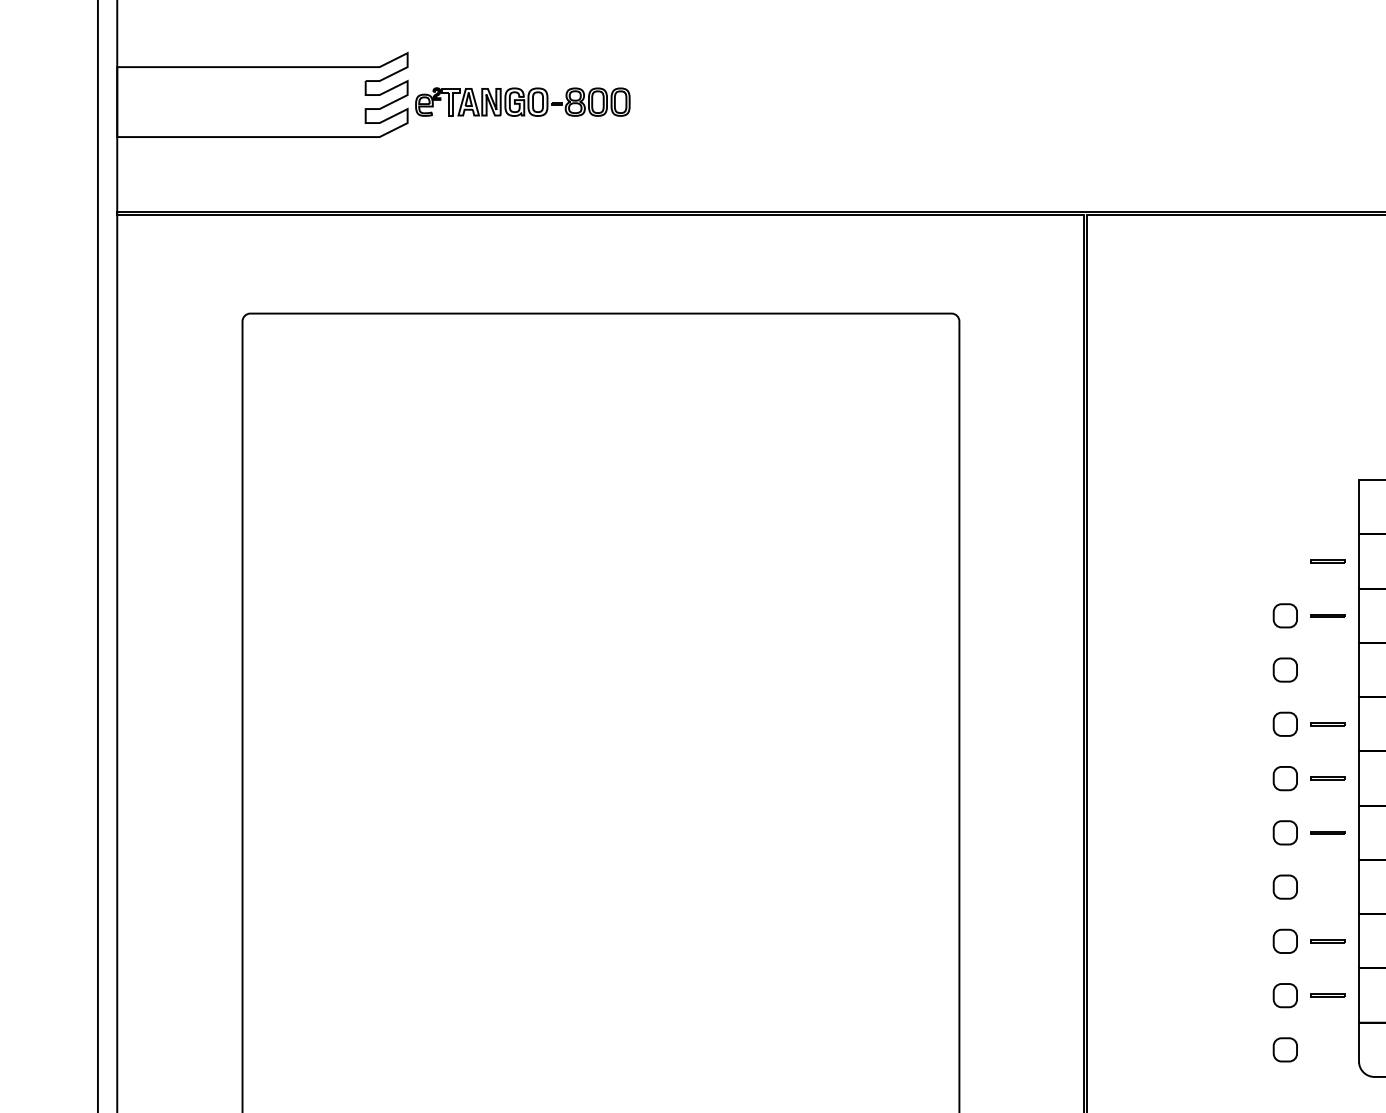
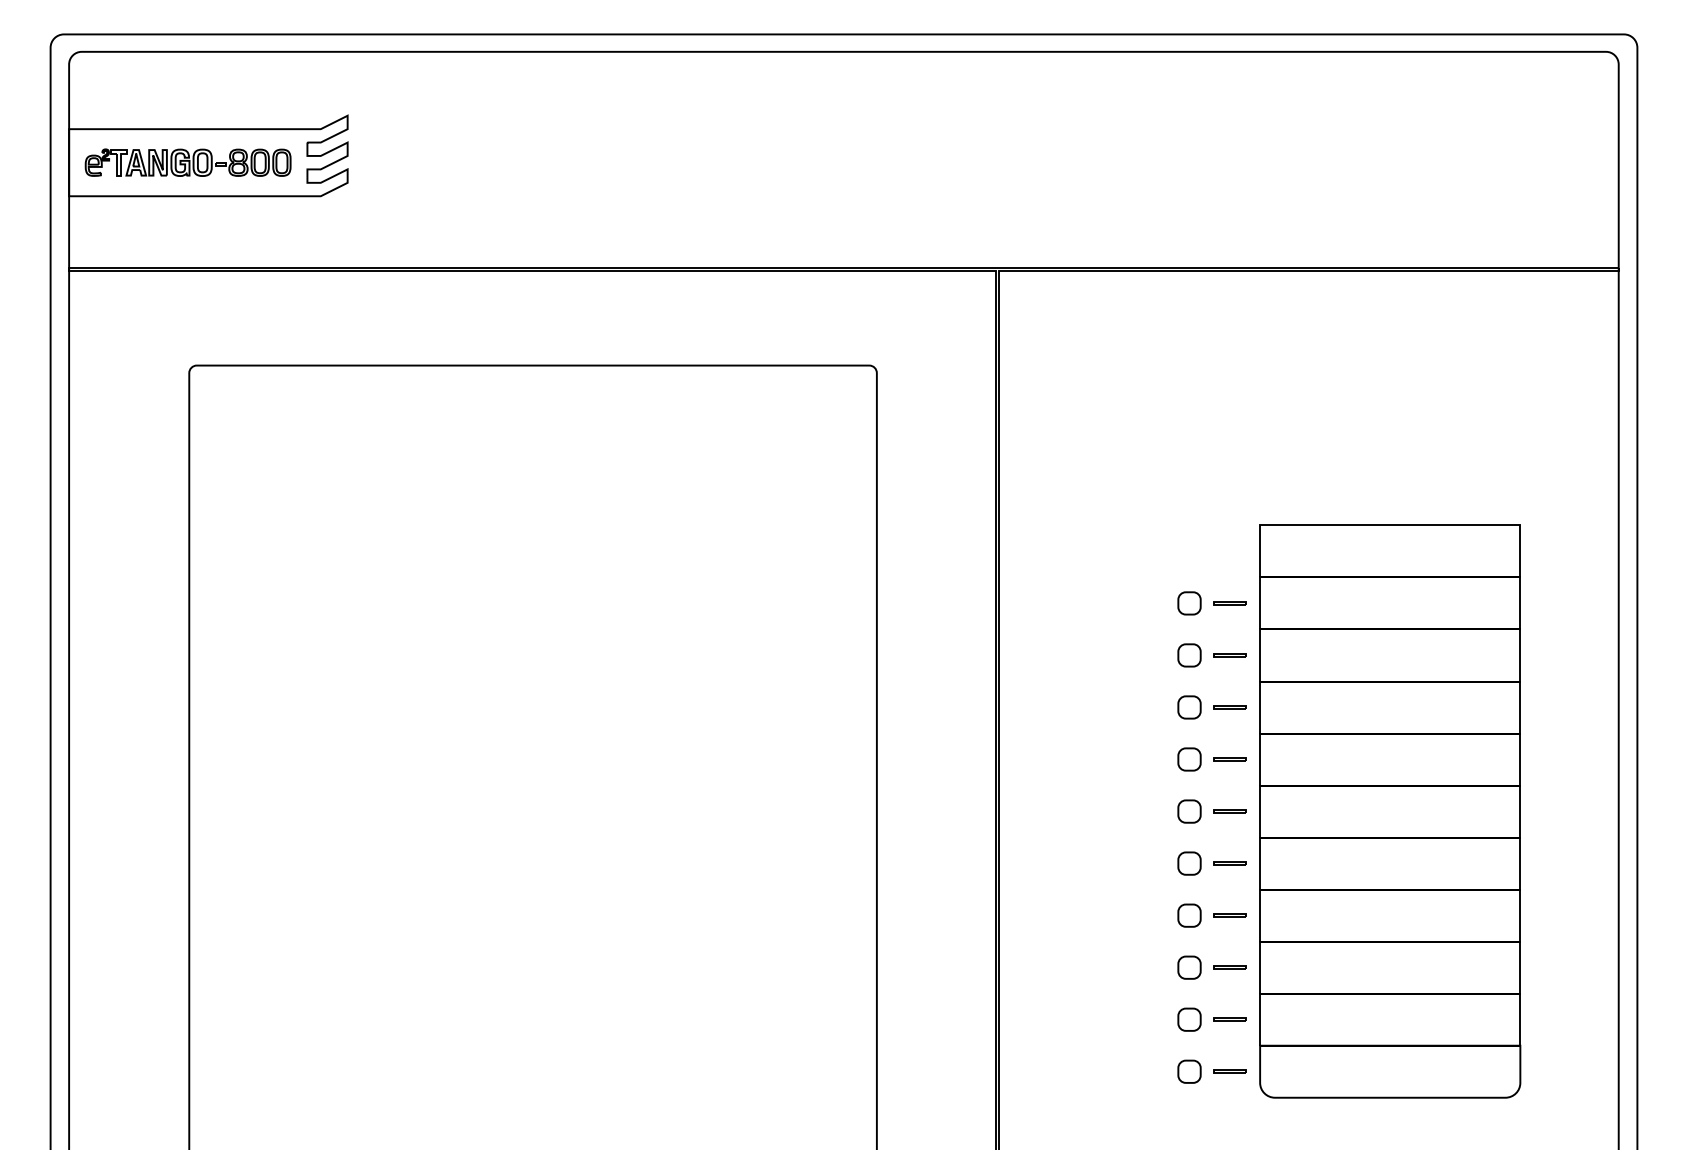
part: (522, 101) -> (187, 162), moved
part: (1285, 561) -> (1189, 603), added
line: (1327, 669) -> (1229, 706), added
line: (1327, 885) -> (1229, 914), added
line: (1327, 1048) -> (1229, 1070), added

